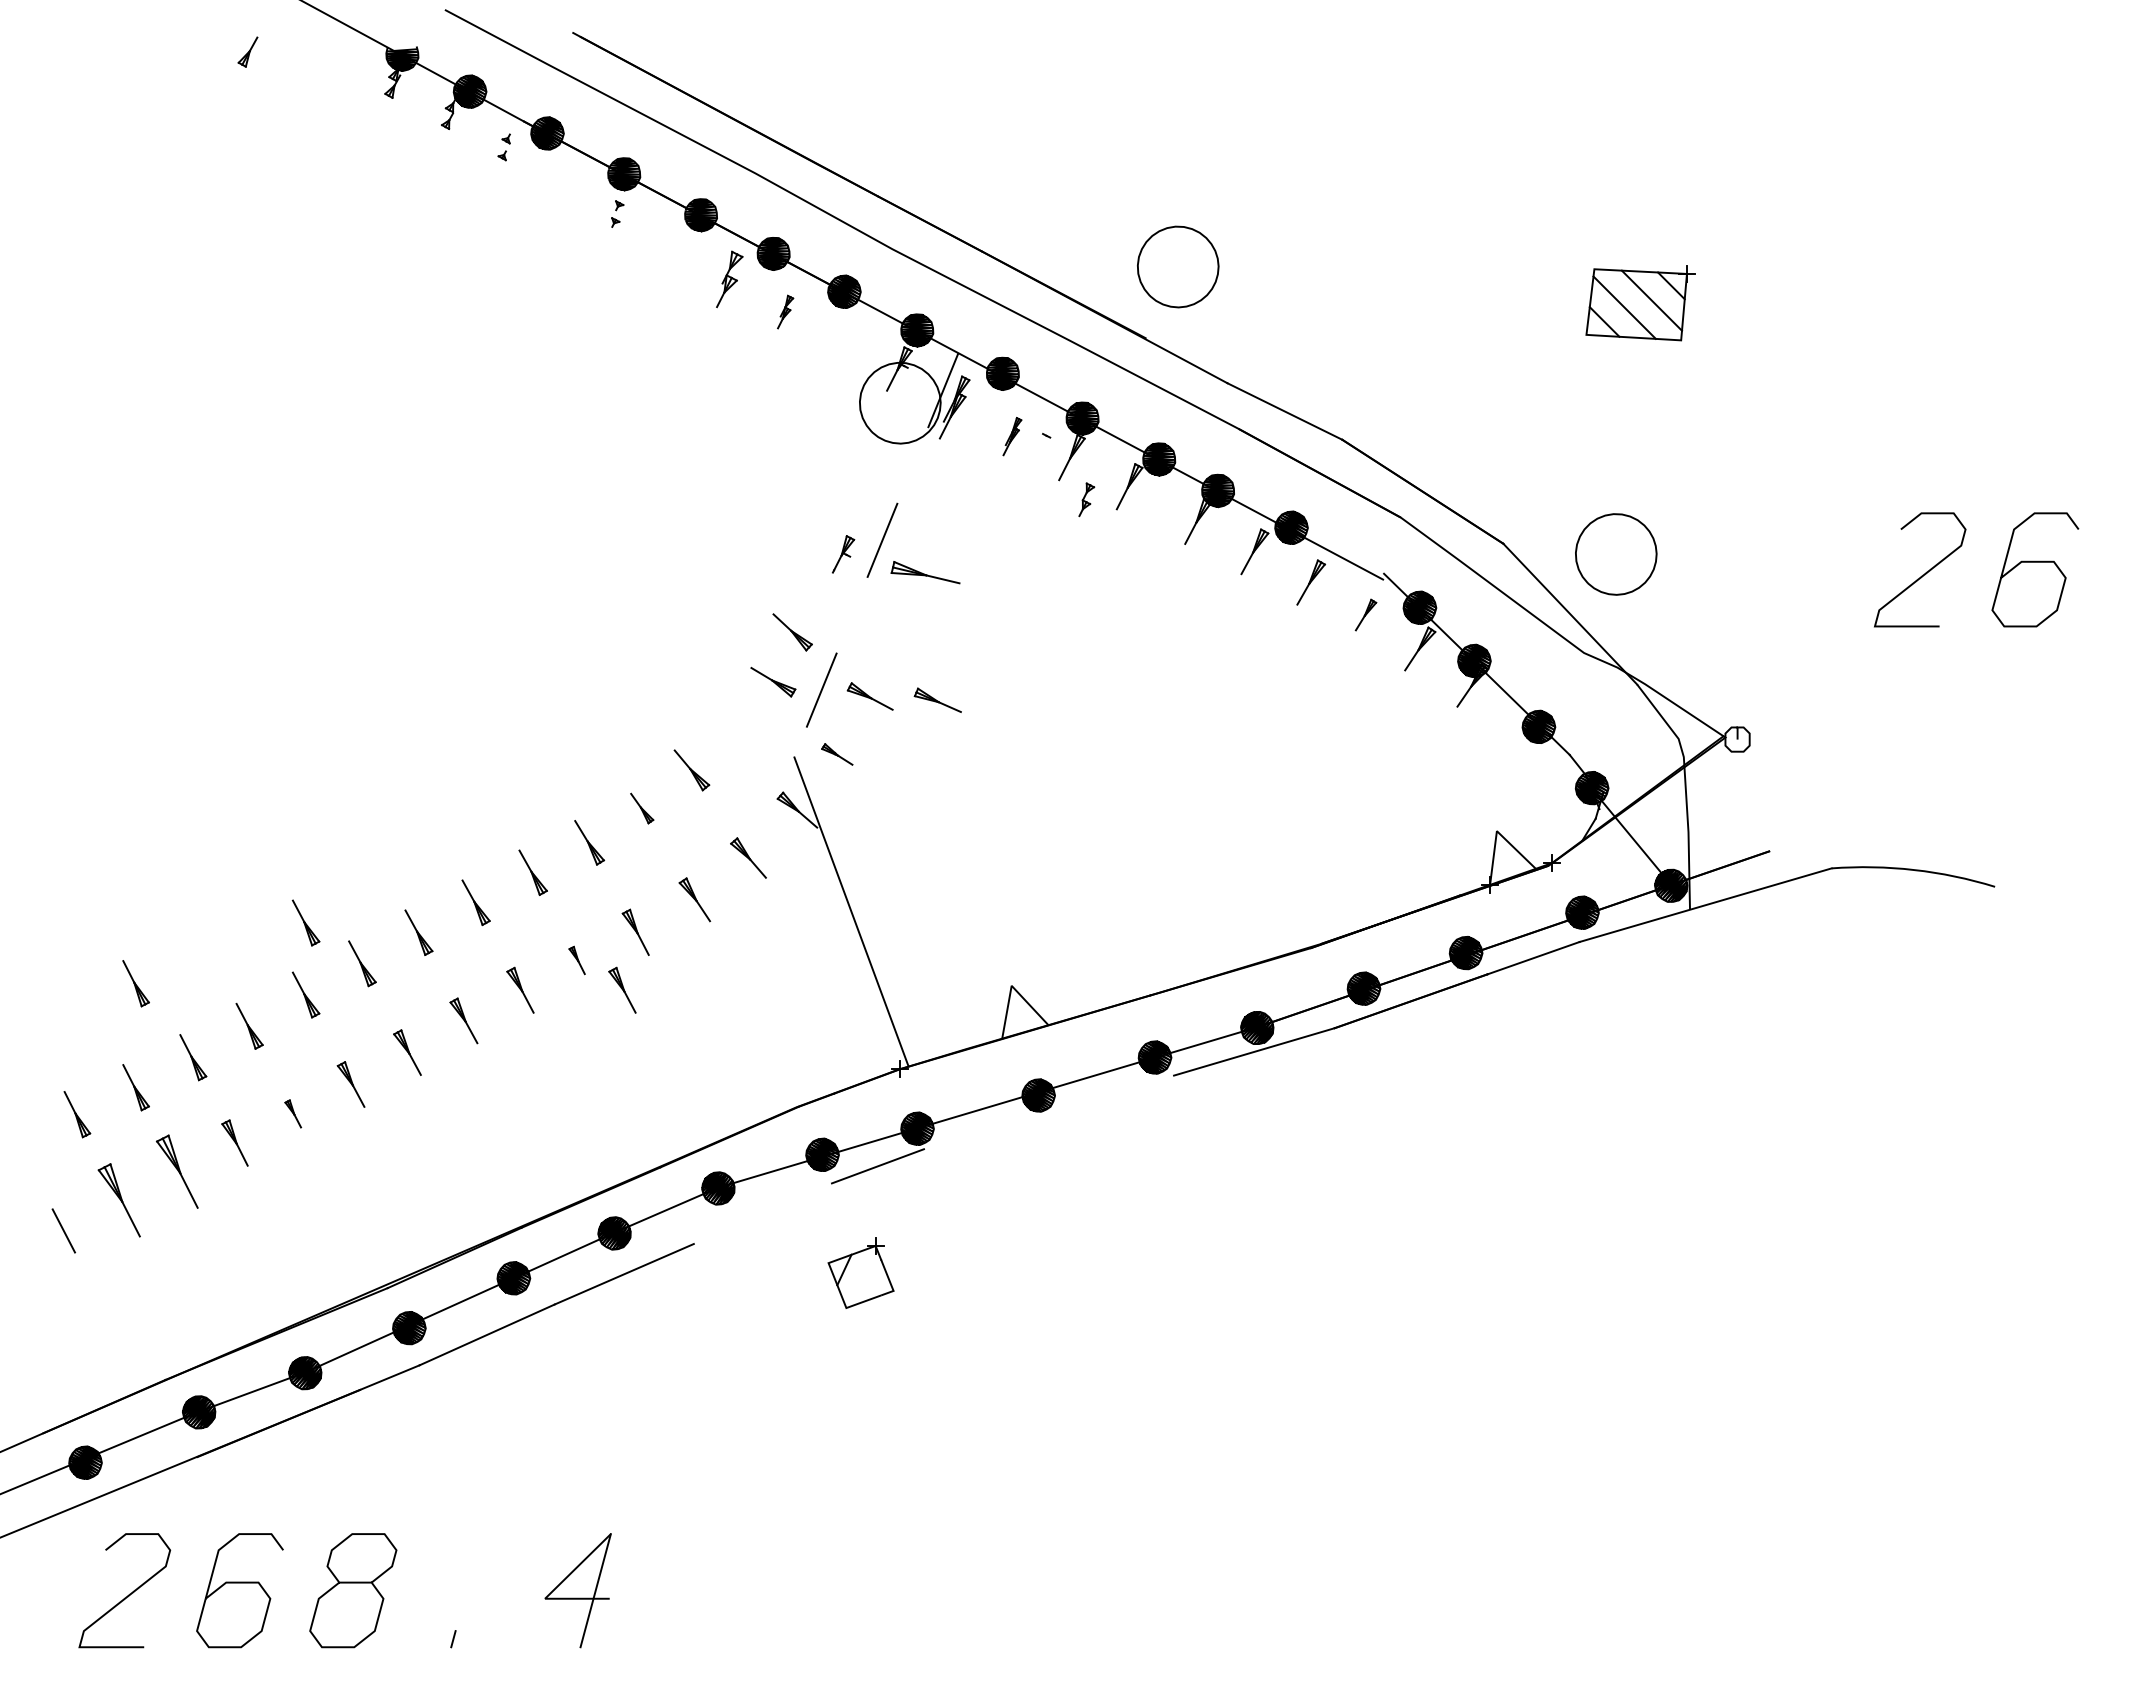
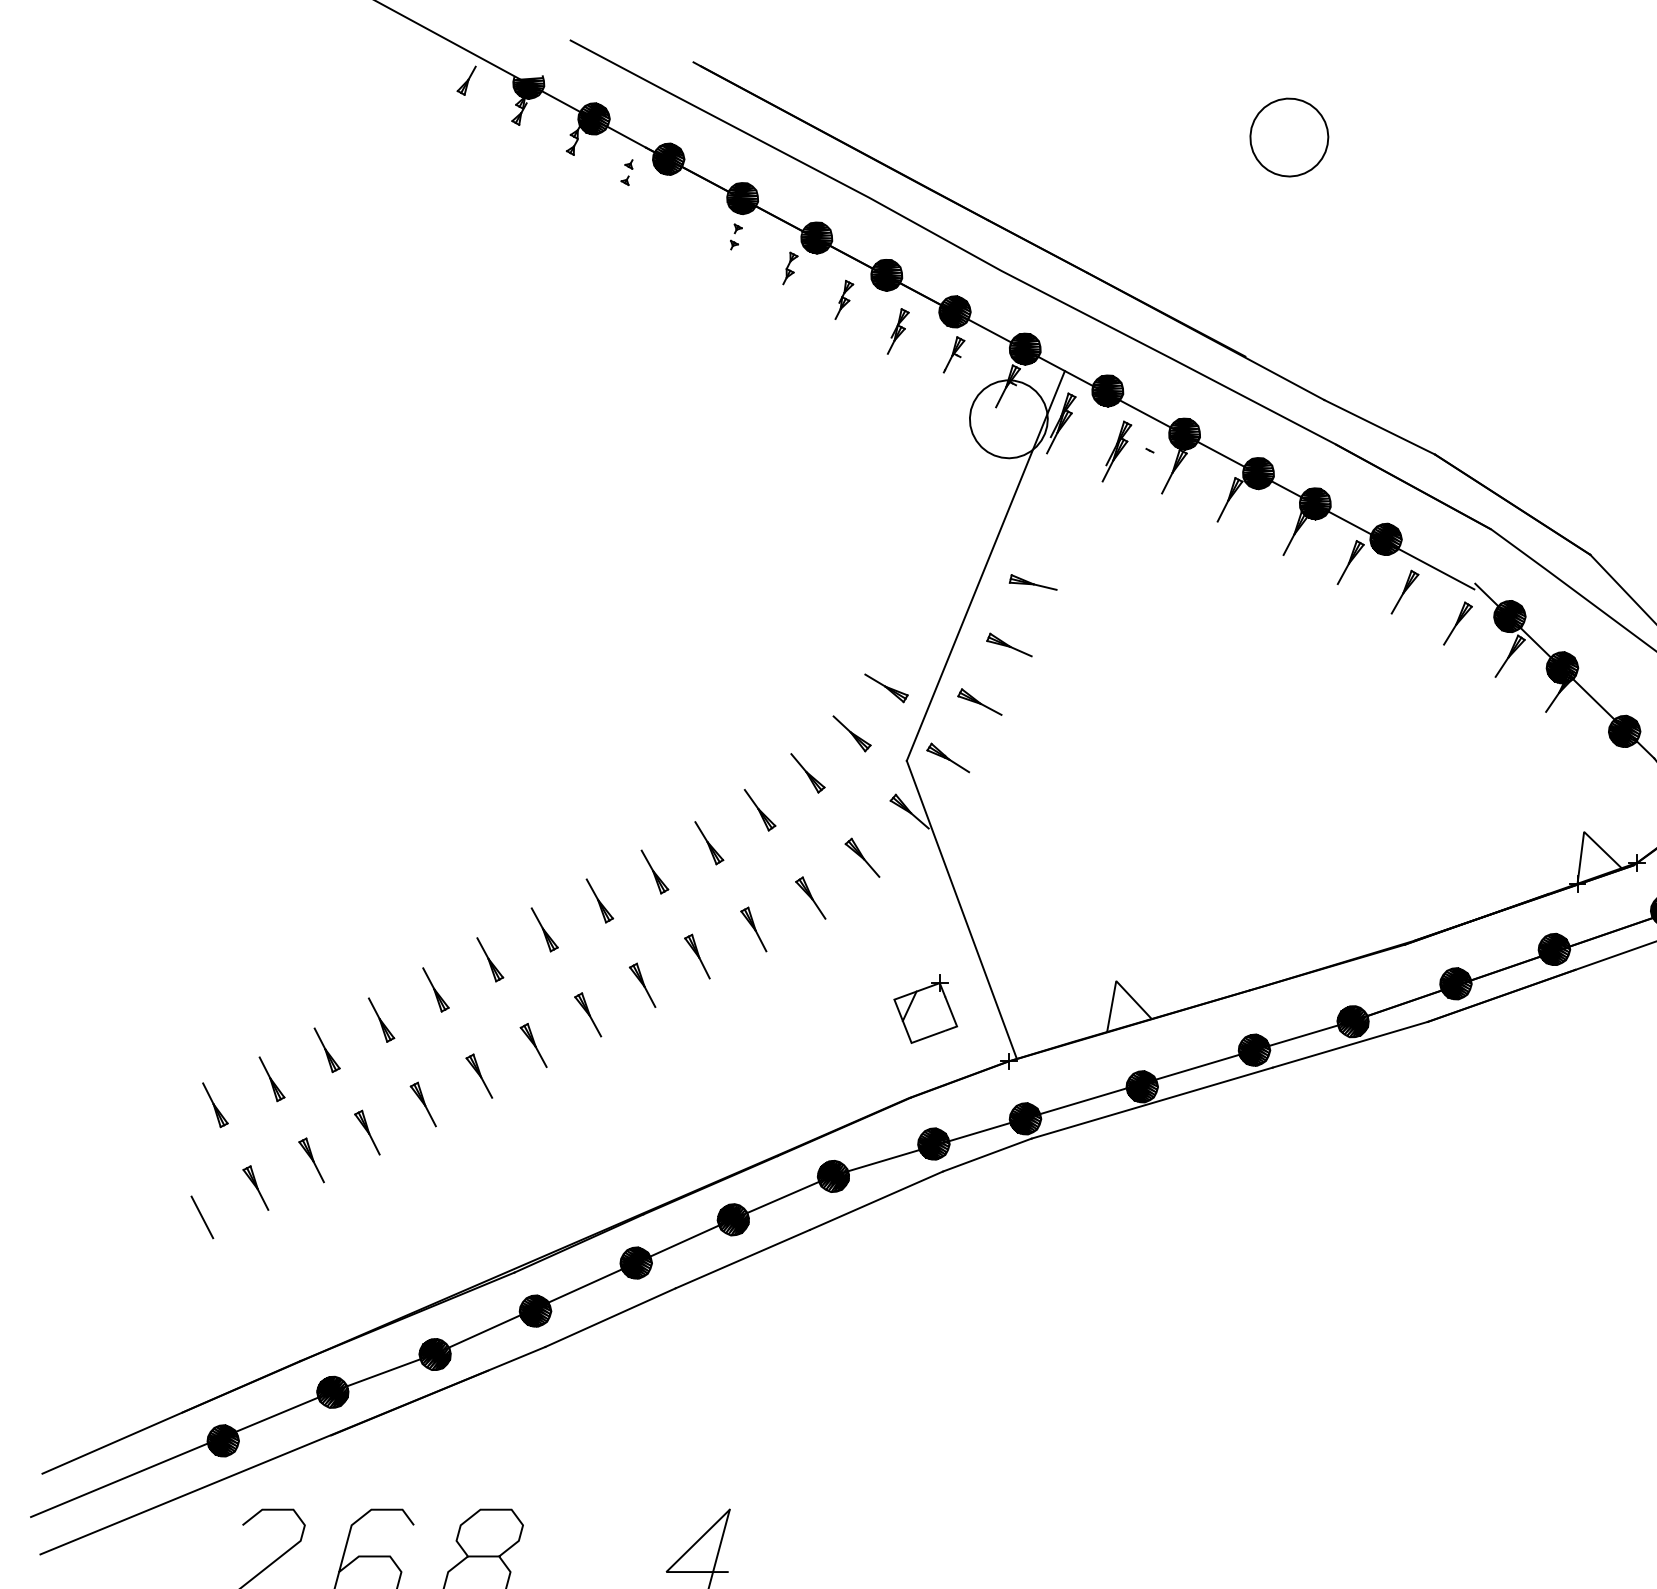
part: (247, 51) -> (466, 80), moved
part: (1178, 266) -> (1289, 137), moved
part: (729, 279) -> (844, 300), size x0.71
part: (785, 311) -> (898, 330), size x1.43
part: (1012, 436) -> (1117, 451), size x1.67
part: (1086, 499) -> (790, 268), moved
part: (843, 554) -> (954, 354), moved
line: (876, 555) -> (985, 566), dashed -> solid
part: (925, 571) -> (1033, 581), size x0.71
part: (1365, 614) -> (1457, 623), size x1.43
part: (792, 632) -> (851, 733), moved
part: (937, 699) -> (1009, 644), moved
part: (836, 754) -> (947, 758), size x1.43
part: (641, 808) -> (759, 810), size x1.43
part: (305, 922) -> (435, 920), removed
part: (576, 960) -> (696, 956), size x1.67
part: (135, 983) -> (271, 978), removed
part: (622, 989) -> (741, 984), removed
line: (1048, 1112) -> (1151, 1103), added
part: (293, 1113) -> (423, 1104), size x1.67
part: (176, 1171) -> (310, 1160), size x0.62
part: (119, 1200) -> (256, 1188), size x0.62
line: (762, 1213) -> (876, 1200), added
part: (860, 1272) -> (925, 1008), moved

